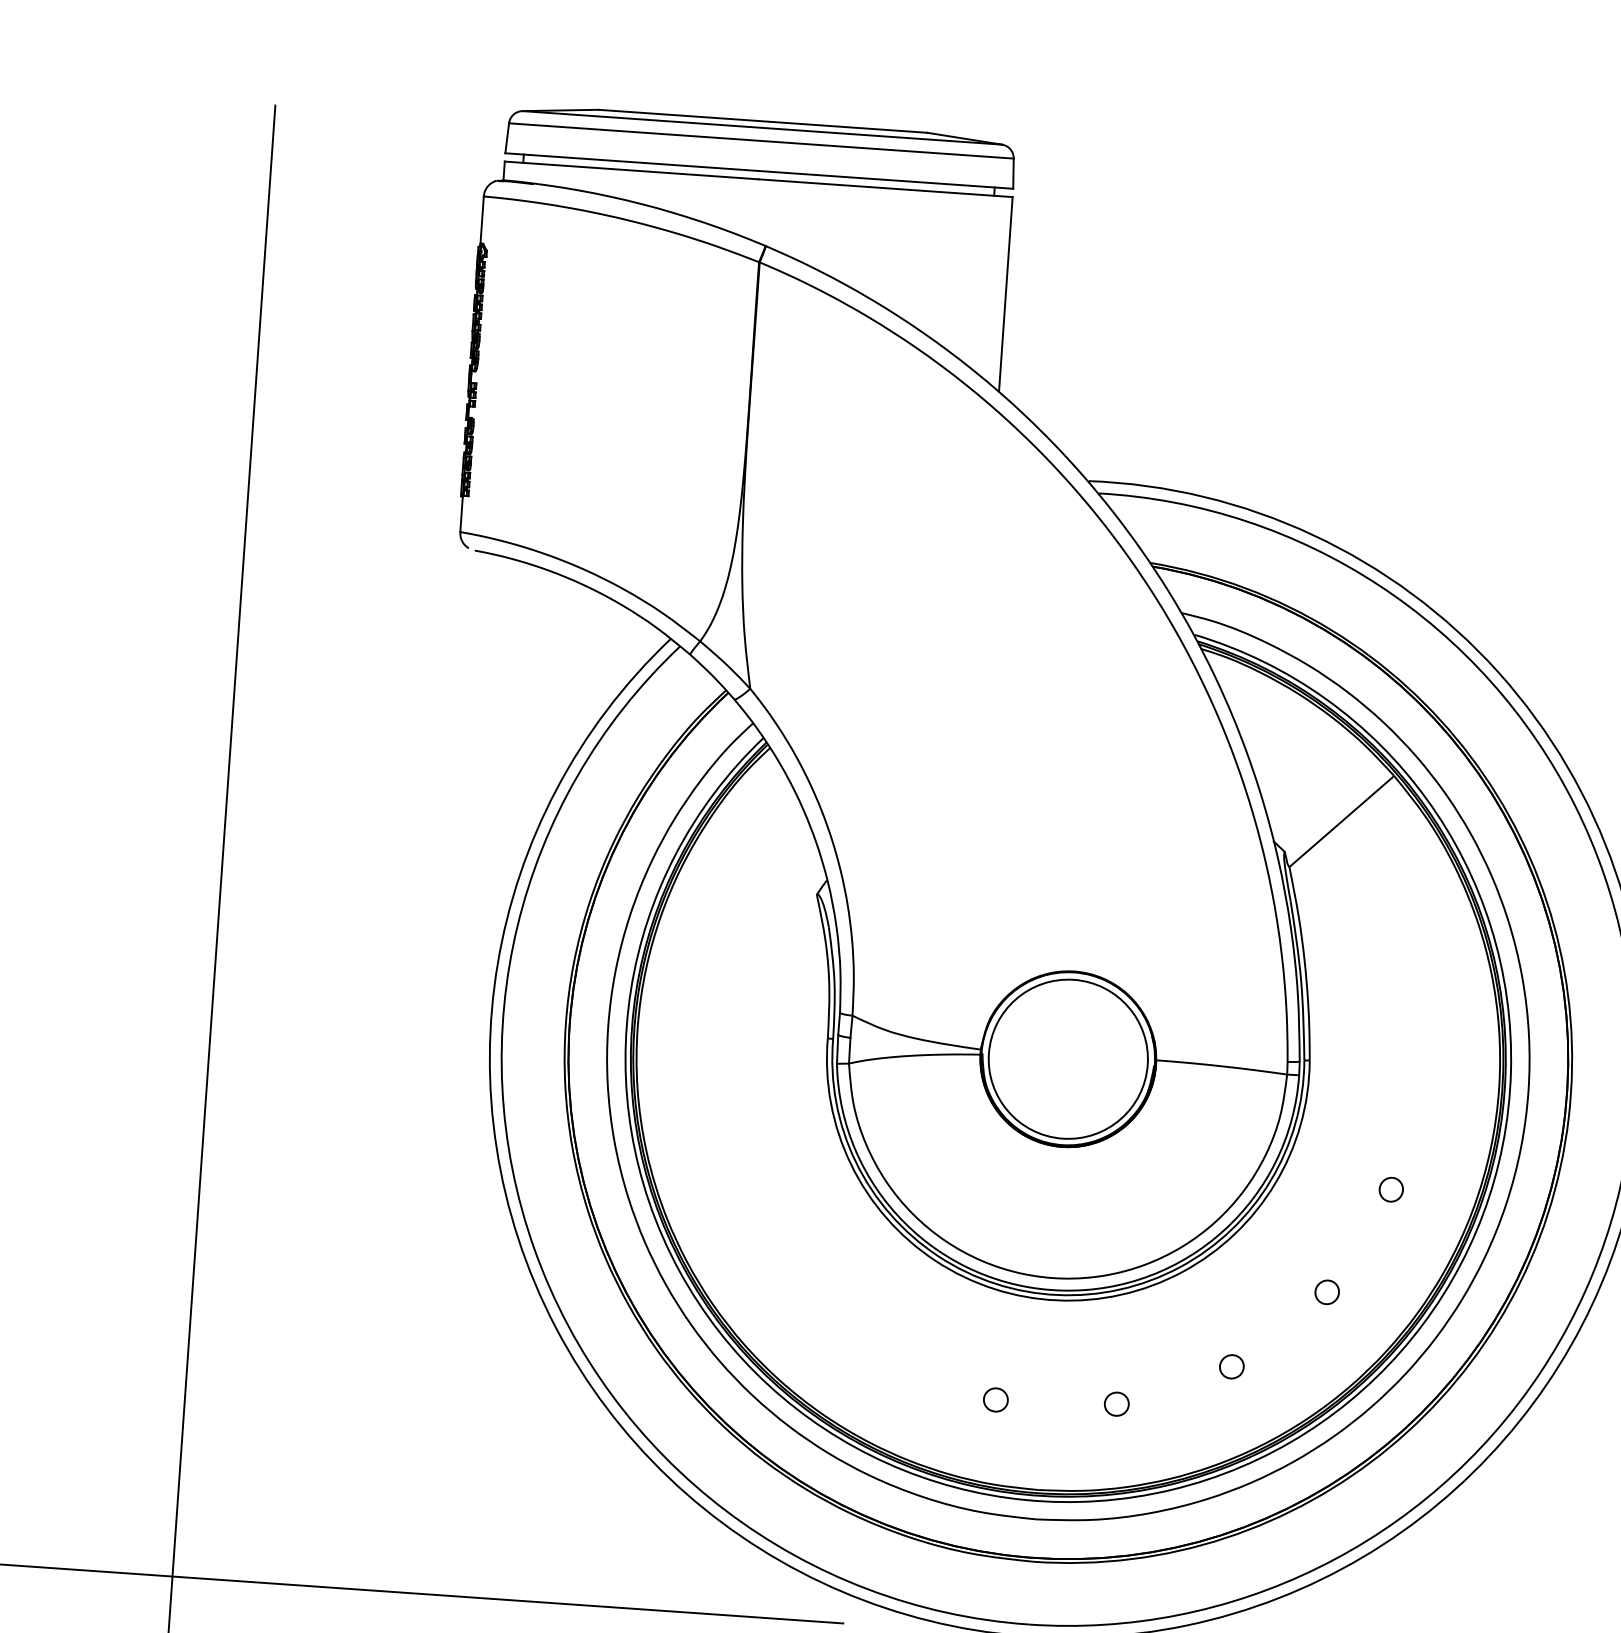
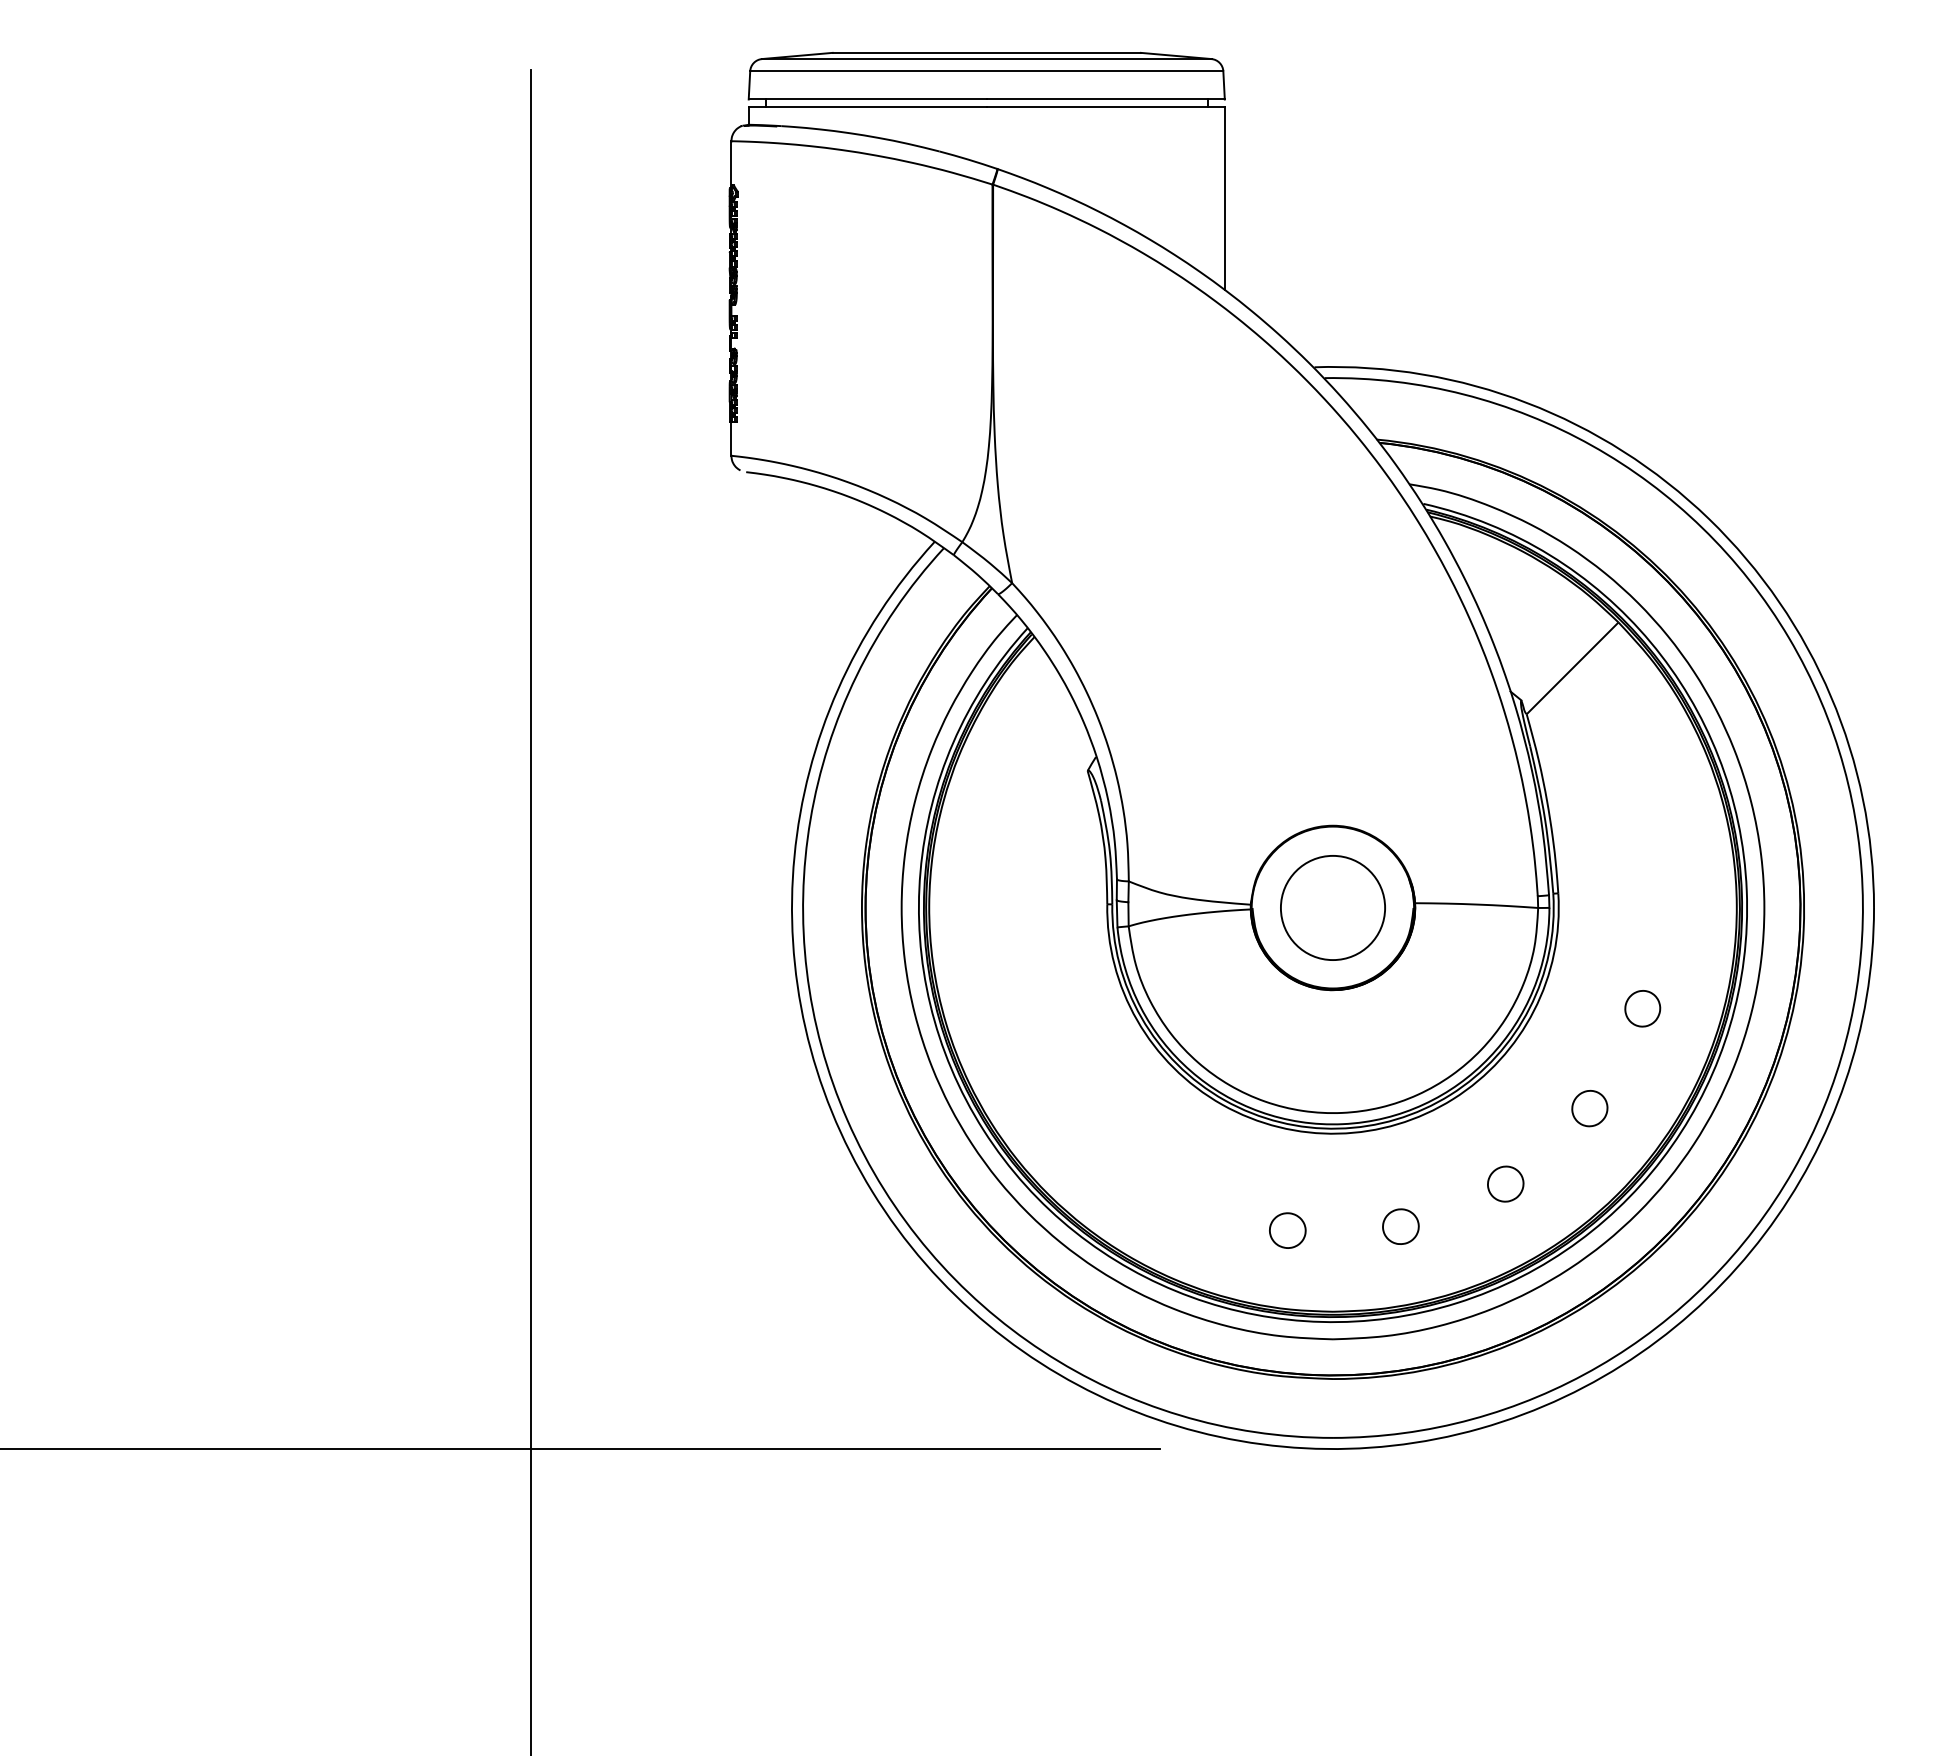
circle: (1067, 1058) -> (1332, 907), size x0.7
part: (1390, 1189) -> (1642, 1008), size x1.6
part: (1326, 1292) -> (1589, 1108), size x1.6
part: (1231, 1367) -> (1505, 1184), size x1.6
part: (995, 1399) -> (1287, 1230), size x1.6
part: (1116, 1404) -> (1400, 1226), size x1.6

